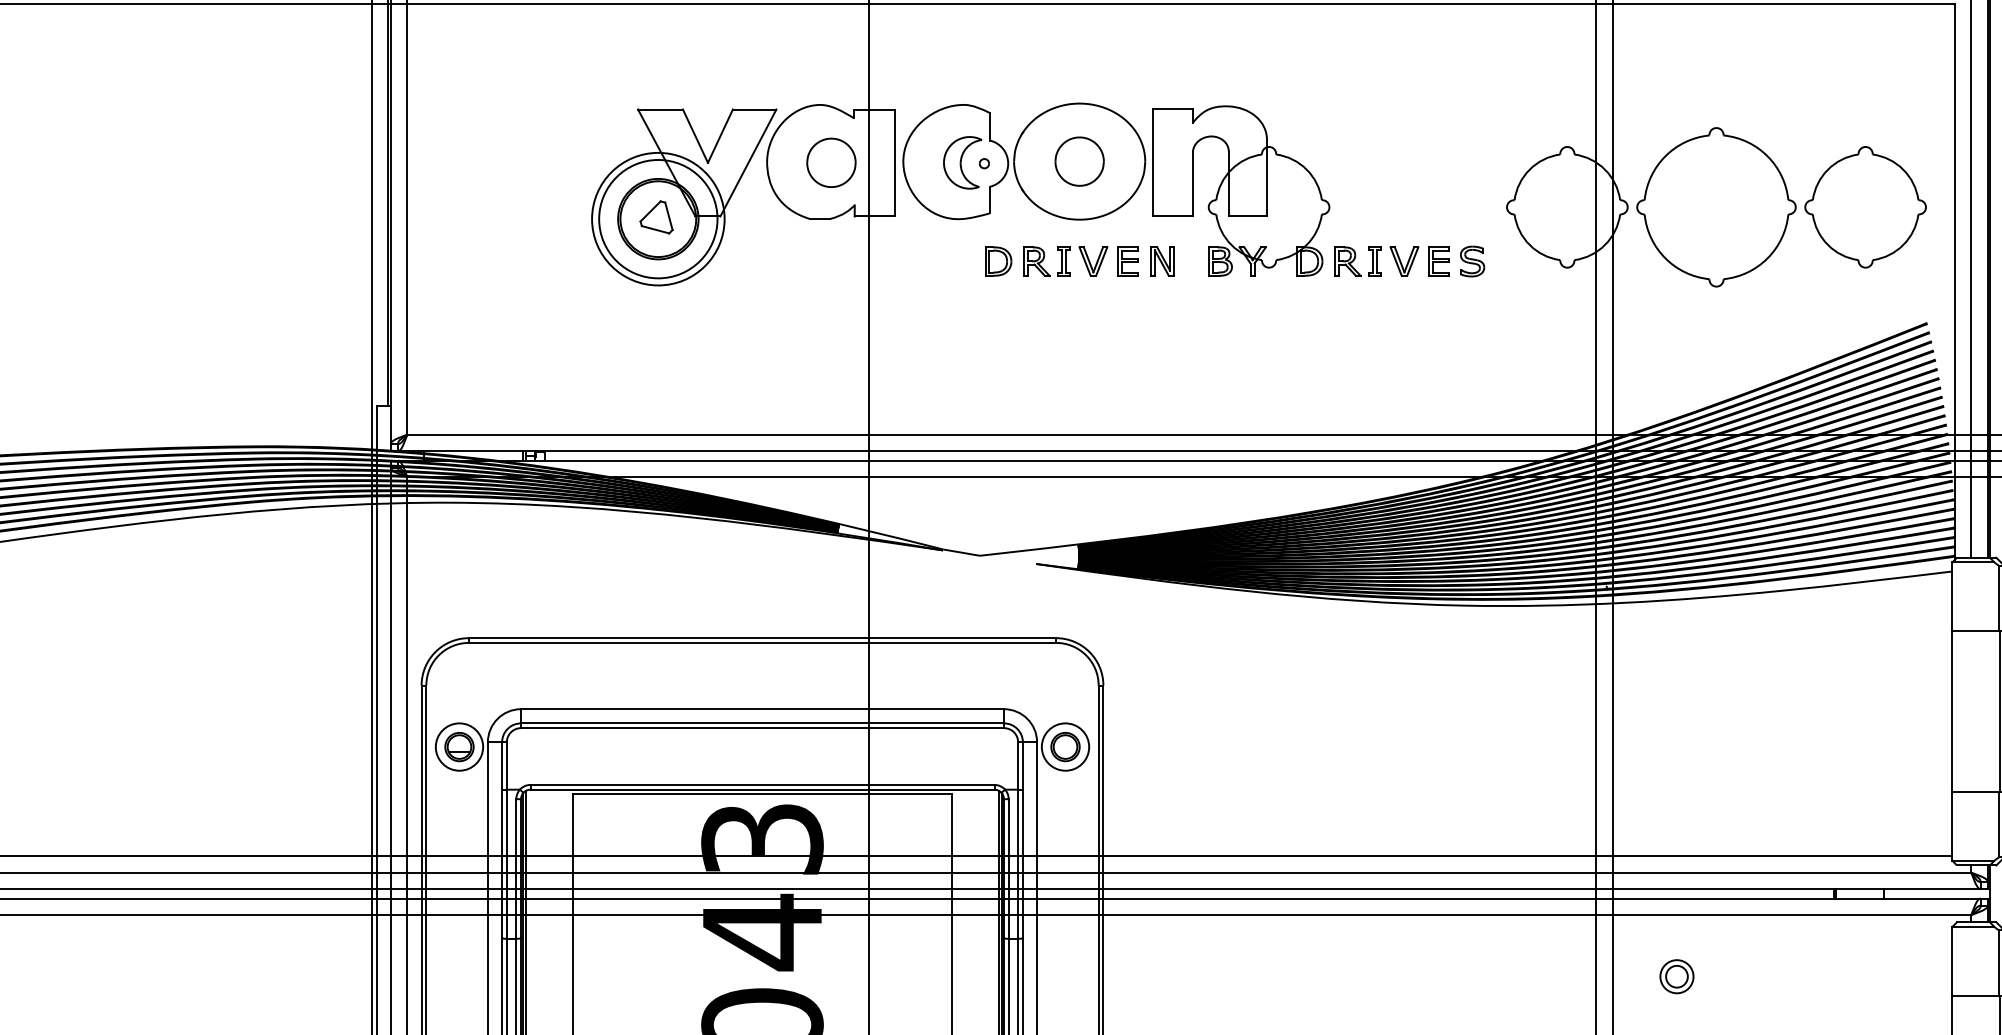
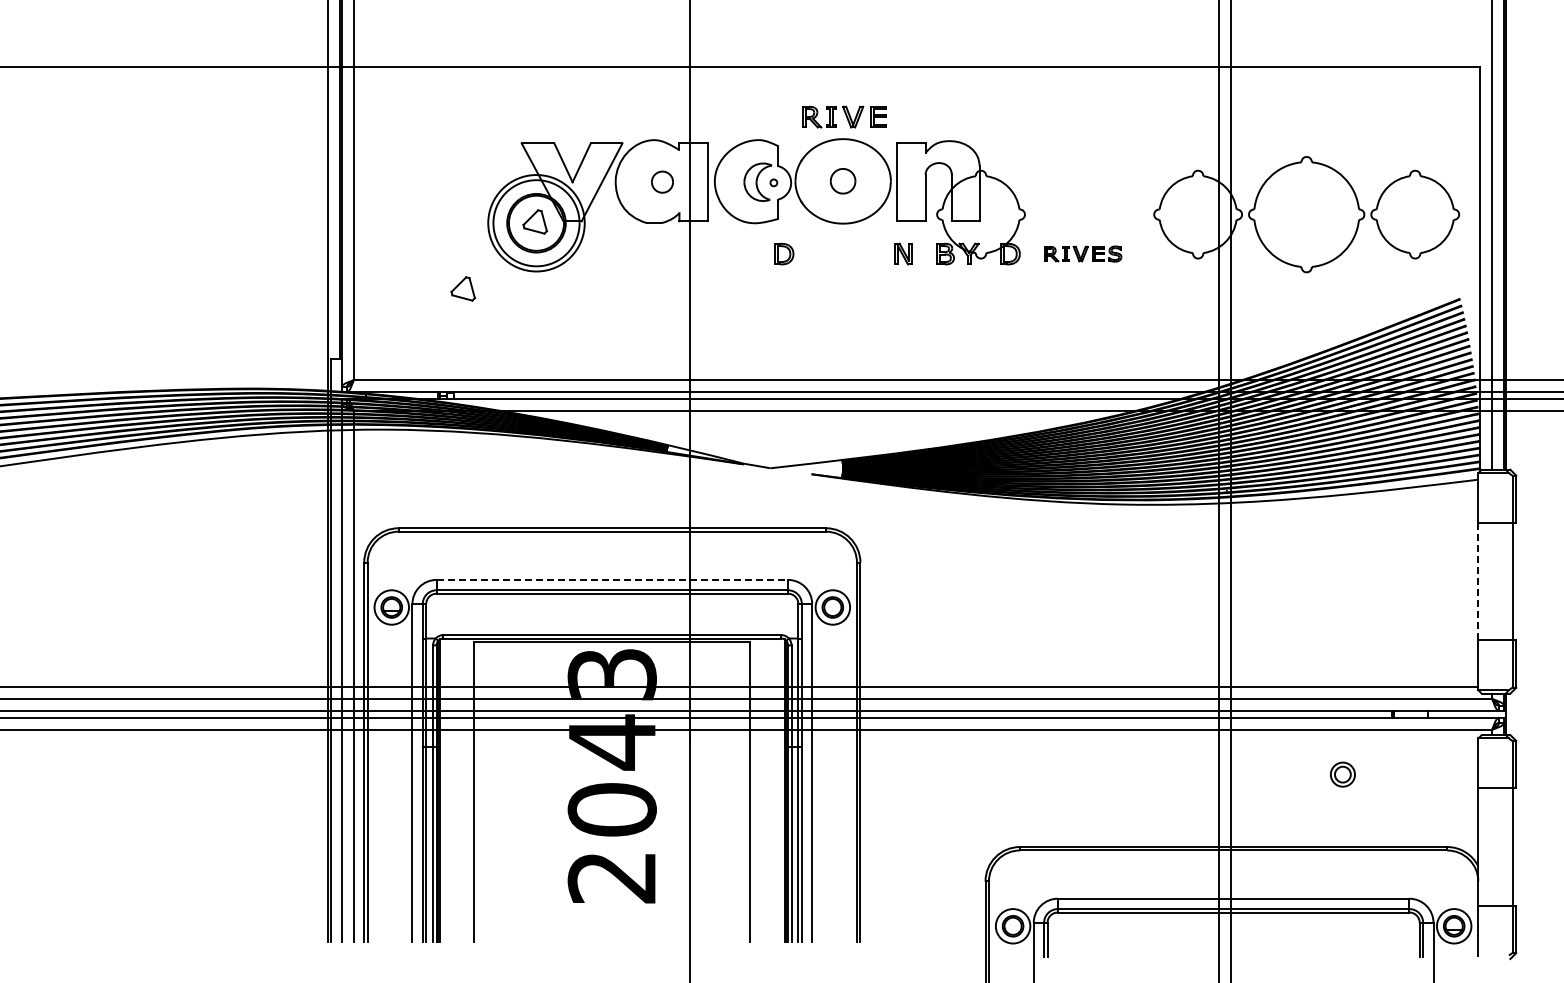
part: (1078, 160) -> (842, 180), size x0.7
part: (831, 161) -> (662, 181), size x0.6
part: (1081, 260) -> (844, 116), moved
part: (1409, 260) -> (1083, 253), size x0.7
part: (556, 308) -> (462, 288), added
line: (762, 708) -> (612, 579), solid -> dashed
line: (1952, 711) -> (1478, 581), solid -> dashed
part: (1676, 976) -> (1342, 774), moved

